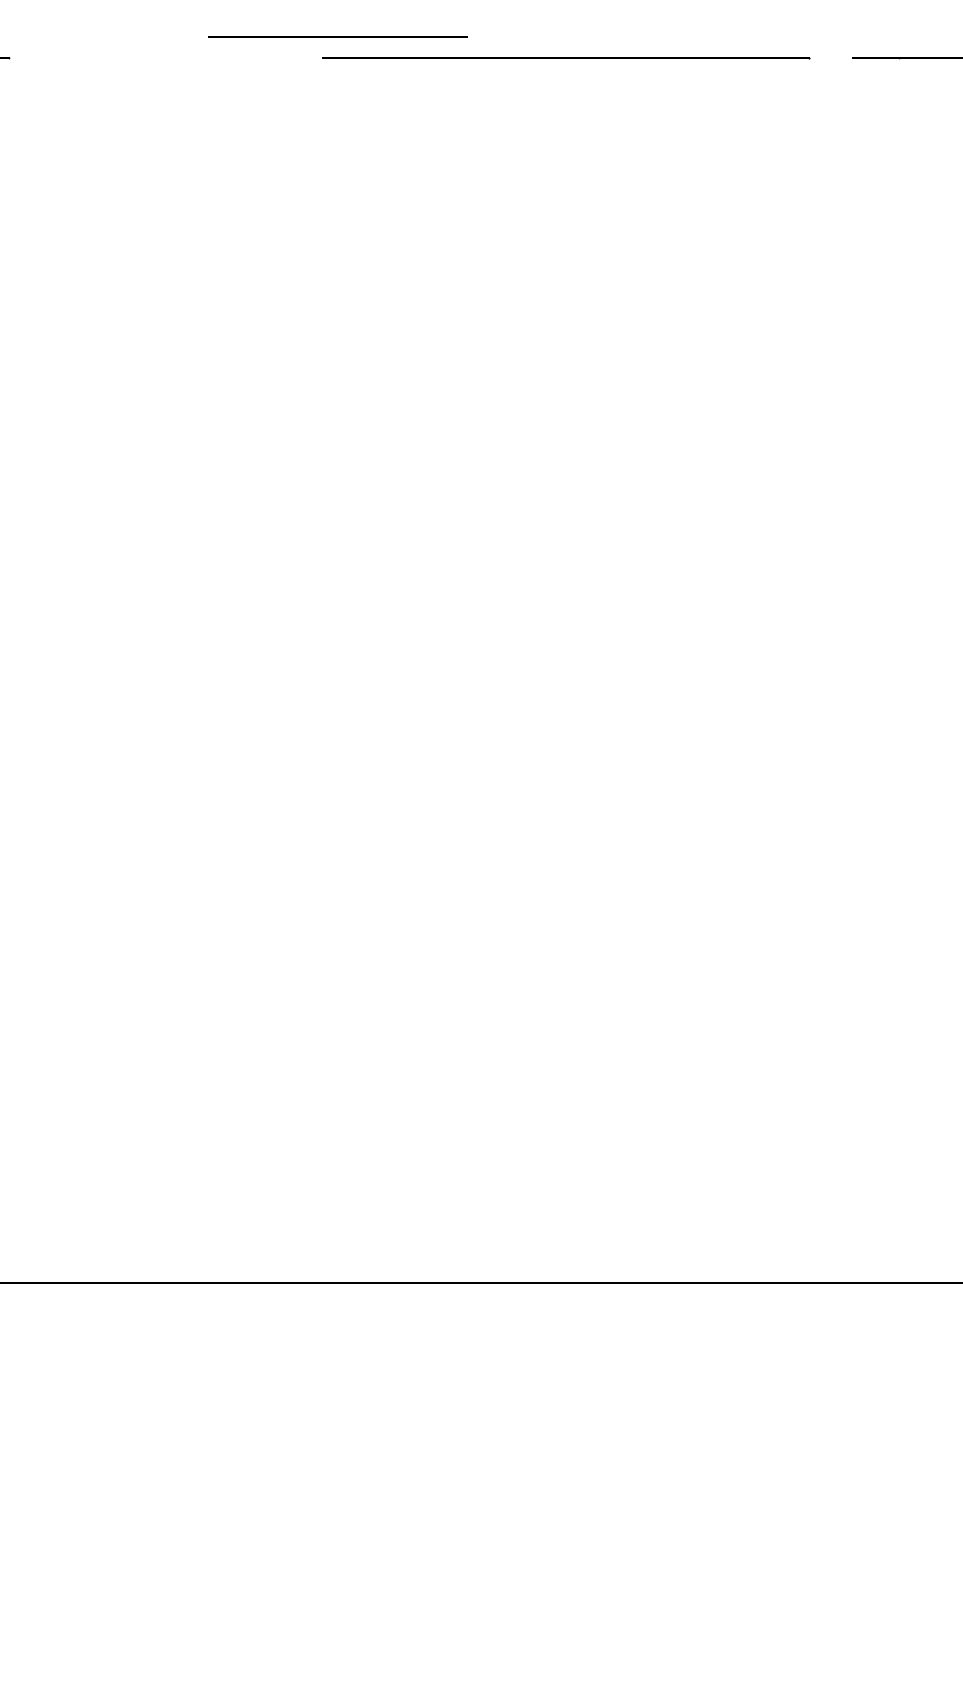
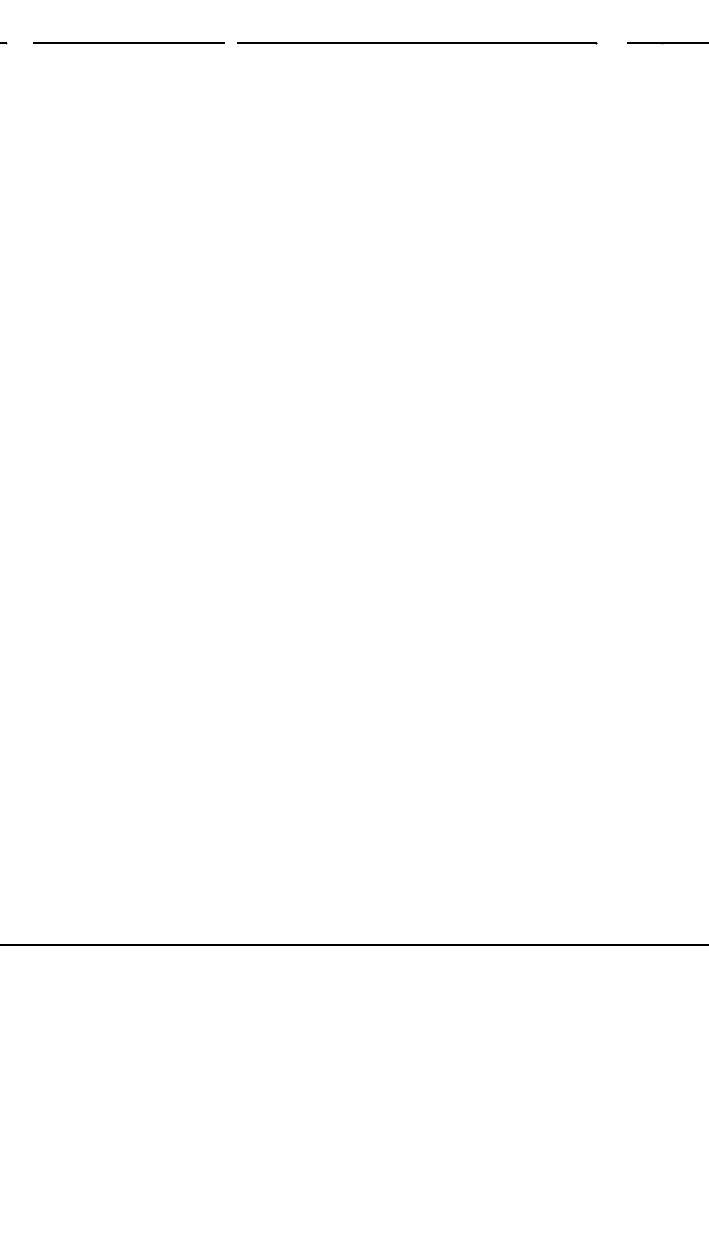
line: (337, 36) -> (128, 42), moved

